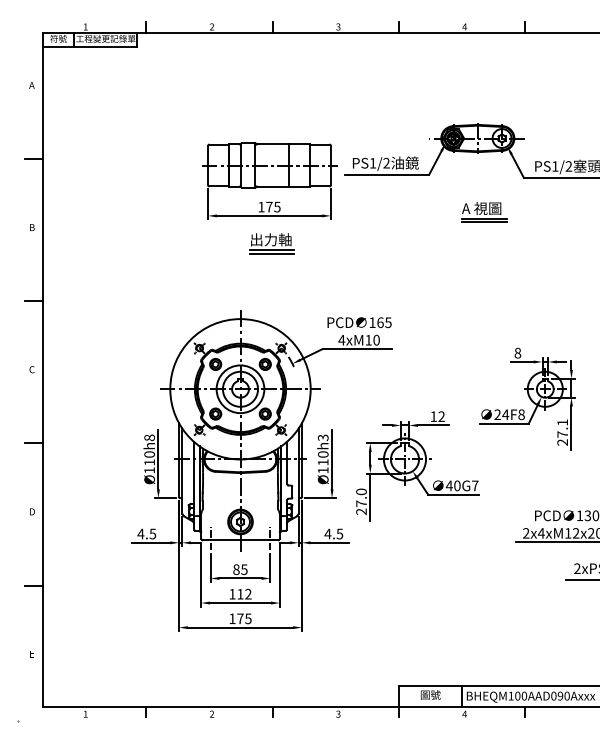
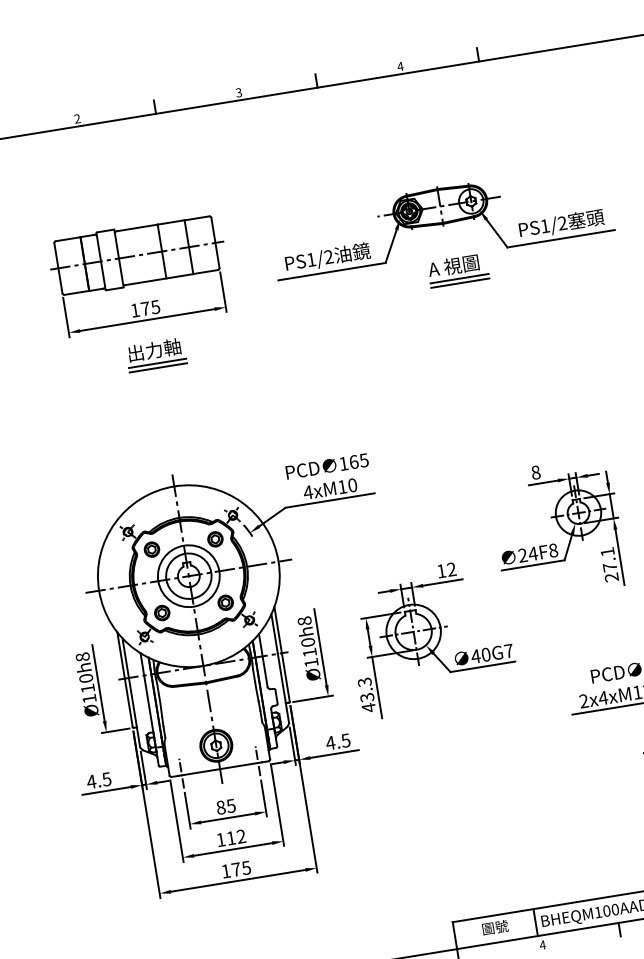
part: (269, 198) -> (143, 297), moved
part: (484, 212) -> (458, 270), moved
text: (323, 437) -> (304, 620), Ø110h3 -> Ø110h8
text: (361, 501) -> (366, 694), 27.0 -> 43.3

